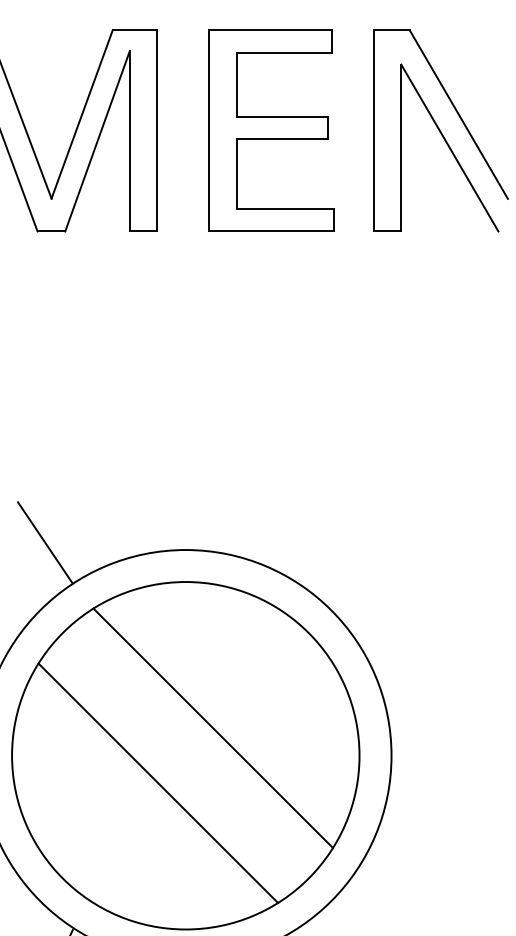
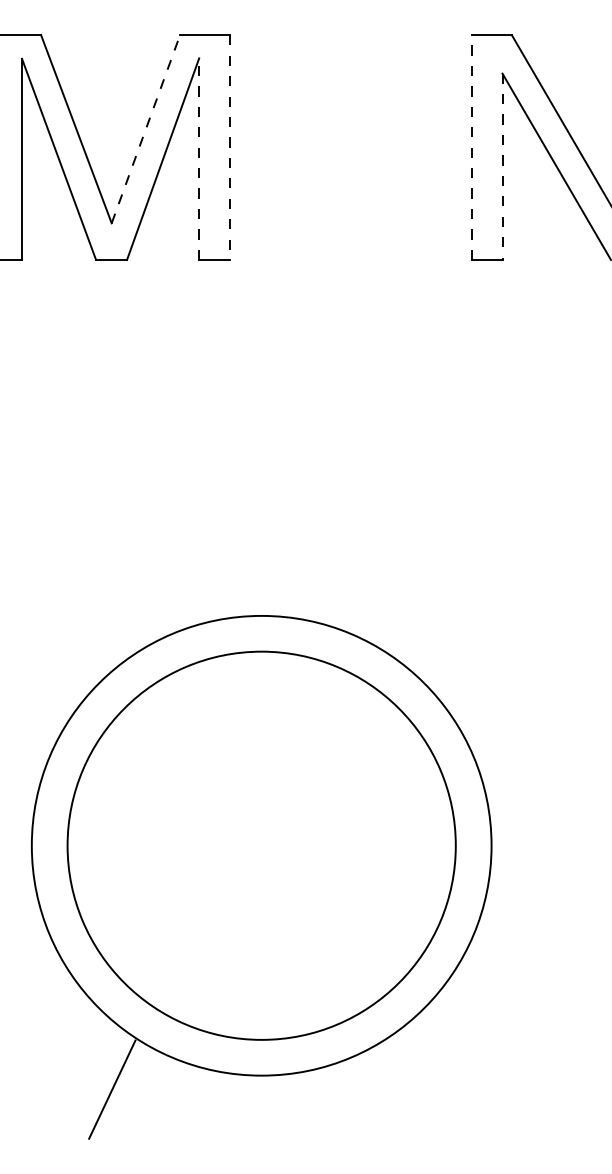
line: (82, 113) -> (146, 128), solid -> dashed
part: (271, 130) -> (357, 147), removed
line: (373, 130) -> (471, 147), solid -> dashed
line: (156, 131) -> (229, 148), solid -> dashed
line: (130, 141) -> (199, 159), solid -> dashed
line: (401, 148) -> (502, 167), solid -> dashed
line: (45, 542) -> (104, 607), removed
line: (213, 727) -> (292, 814), removed
line: (157, 783) -> (230, 876), removed

